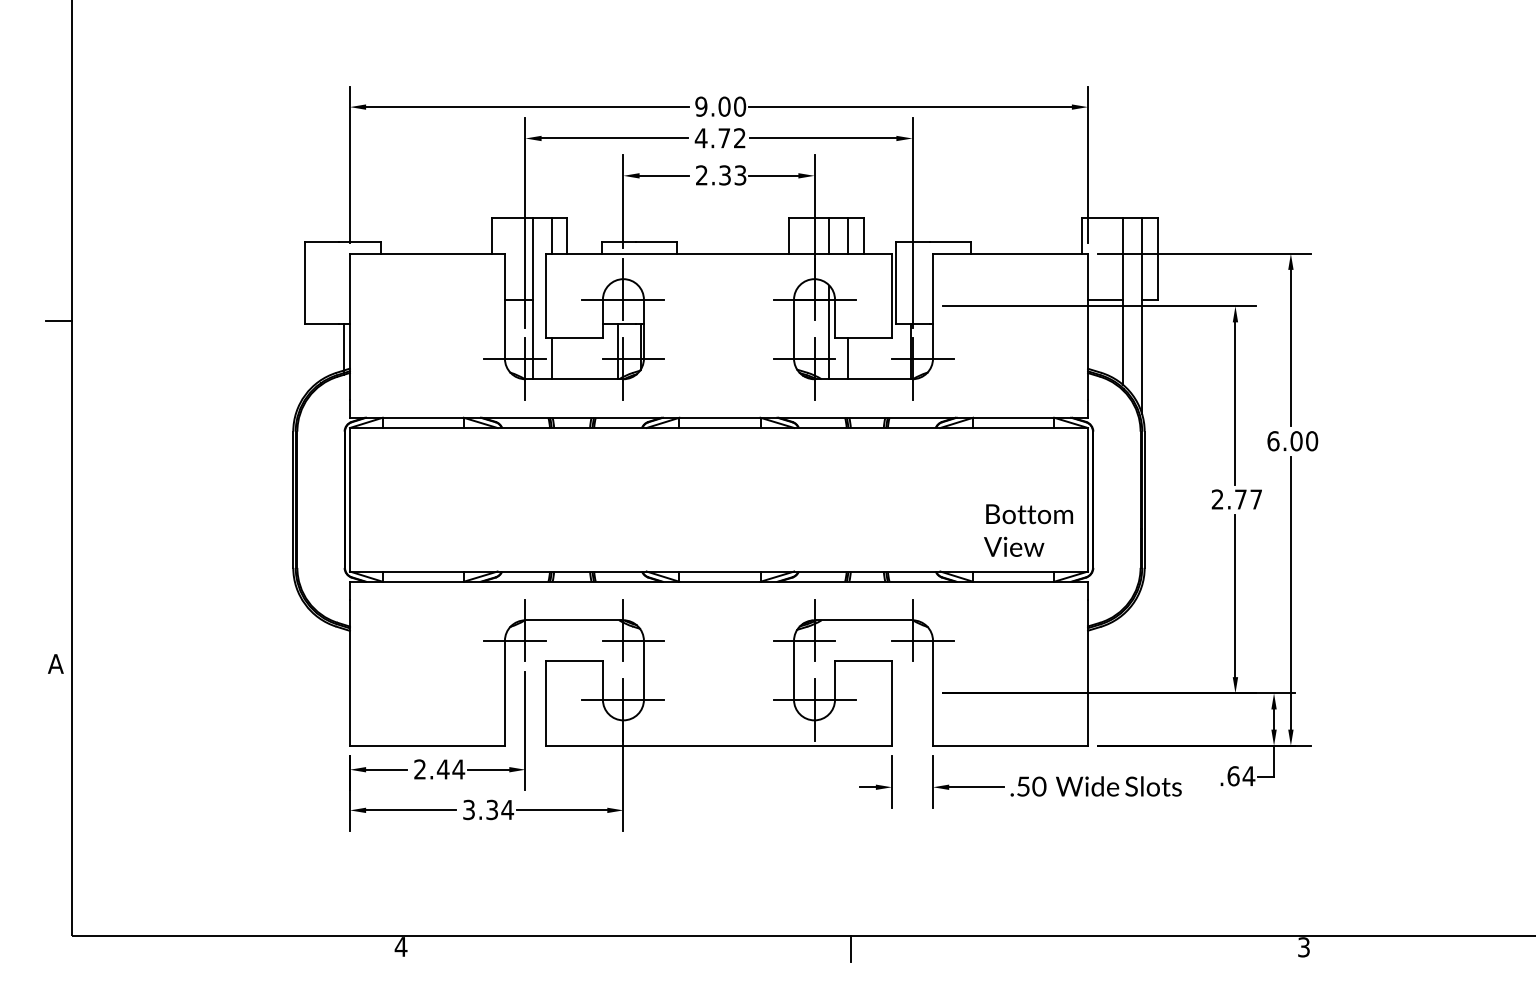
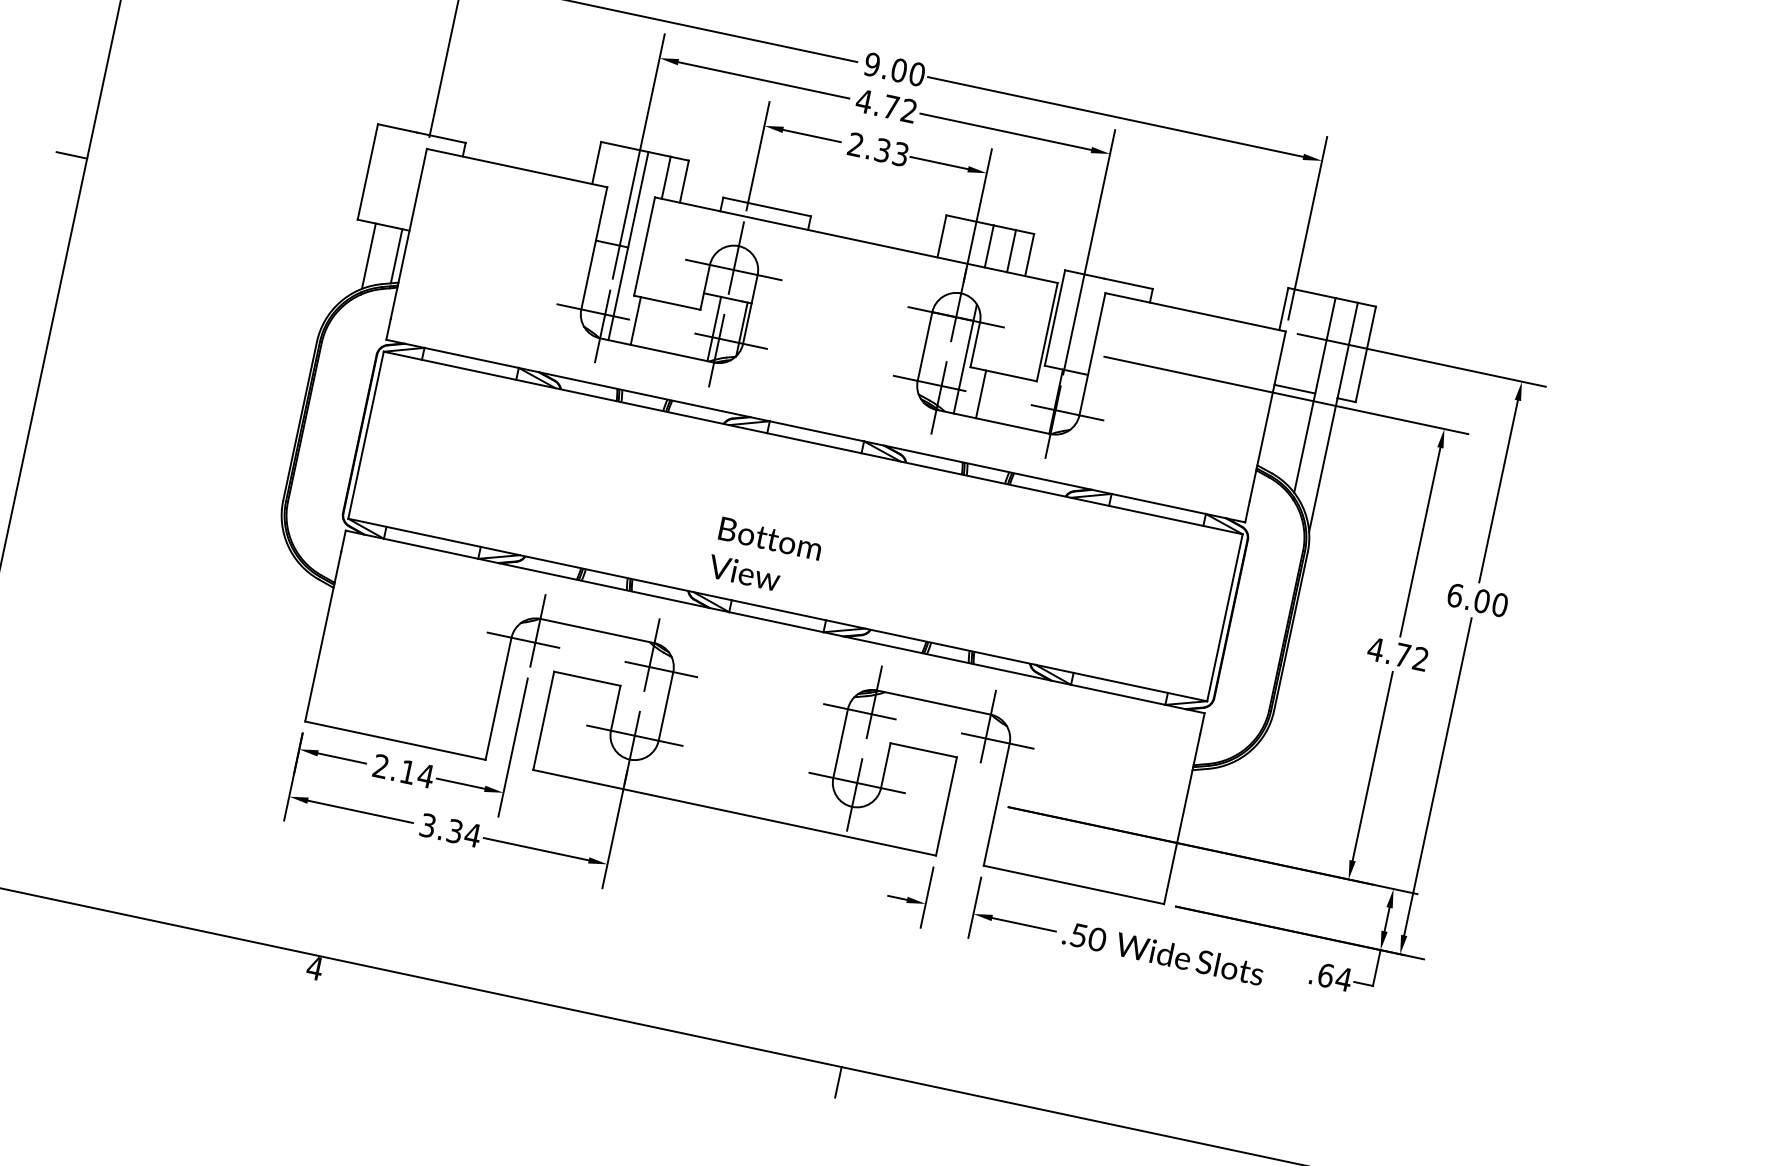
line: (321, 352) -> (369, 256), added
text: (1236, 499) -> (1397, 654), 2.77 -> 4.72
text: (1028, 530) -> (765, 557), moved
text: (442, 769) -> (407, 772), 2.44 -> 2.14

